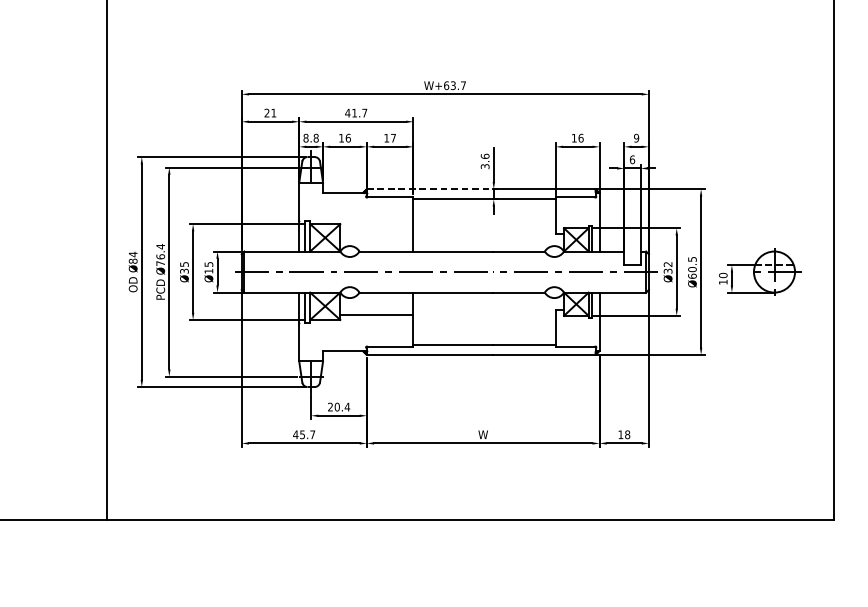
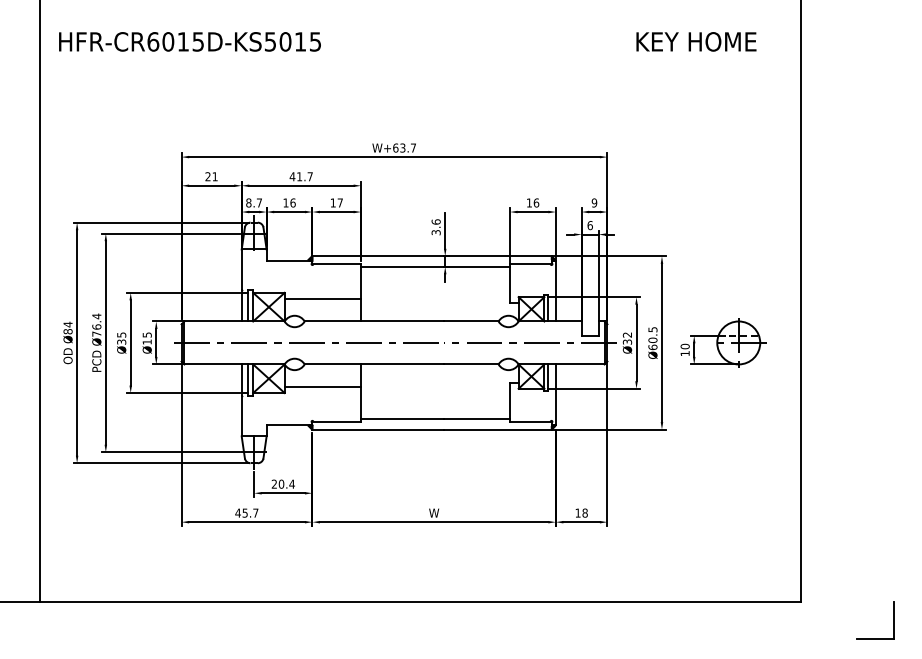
text: (316, 137) -> (259, 202), 8.8 -> 8.7
line: (430, 189) -> (378, 256), dashed -> solid
line: (376, 229) -> (322, 298), added

